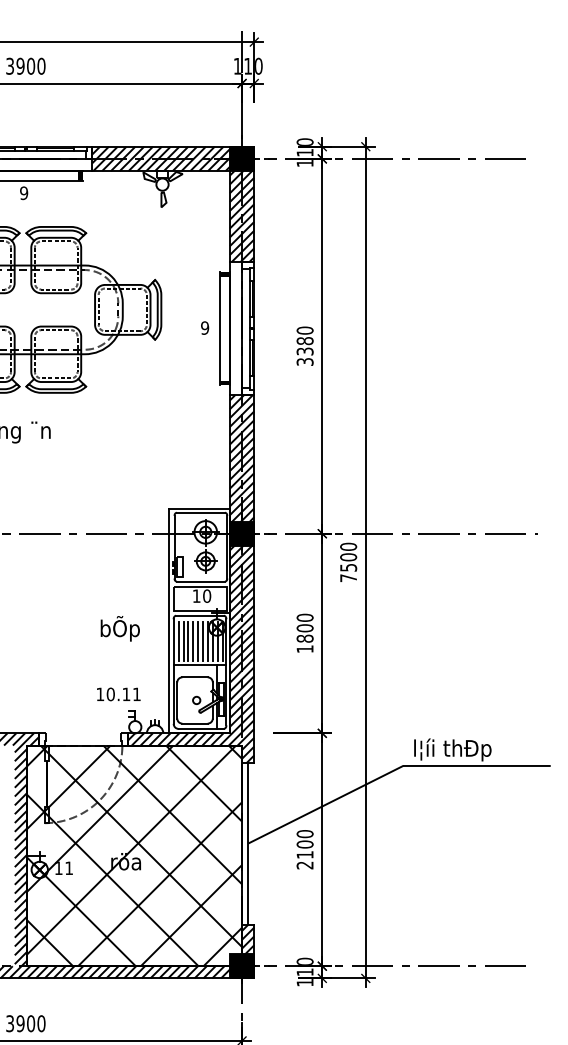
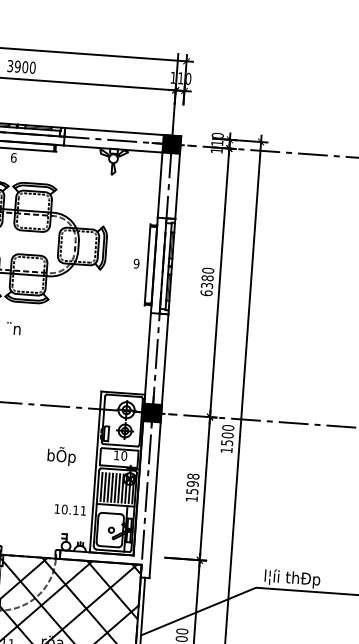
text: (24, 193) -> (14, 158), 9 -> 6
hatch: (173, 204) -> (120, 173), removed
text: (304, 361) -> (206, 292), 3380 -> 6380
text: (348, 578) -> (226, 450), 7500 -> 1500
hatch: (190, 579) -> (113, 443), removed
text: (304, 627) -> (192, 483), 1800 -> 1598
text: (119, 628) -> (61, 456), moved
text: (118, 694) -> (70, 509), moved

